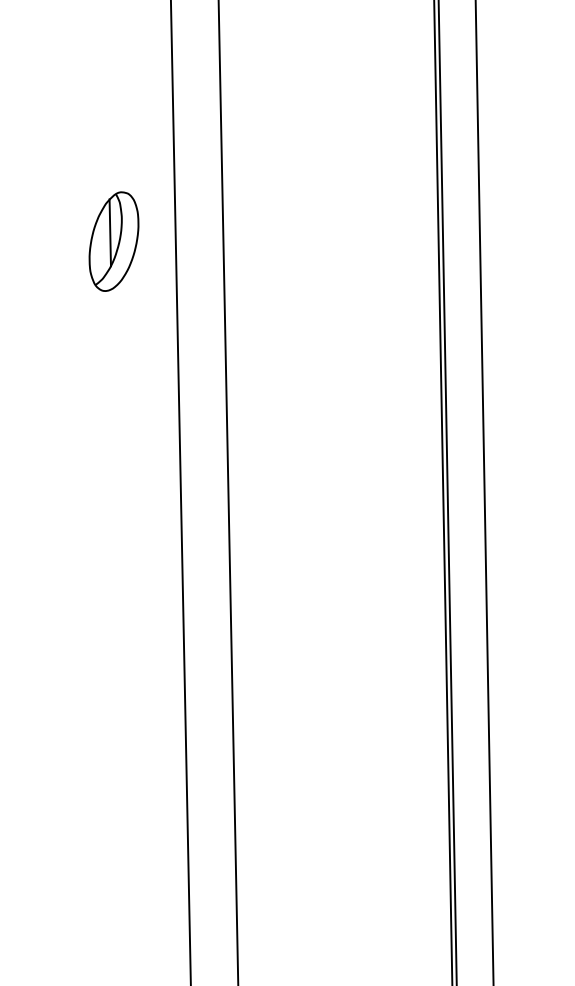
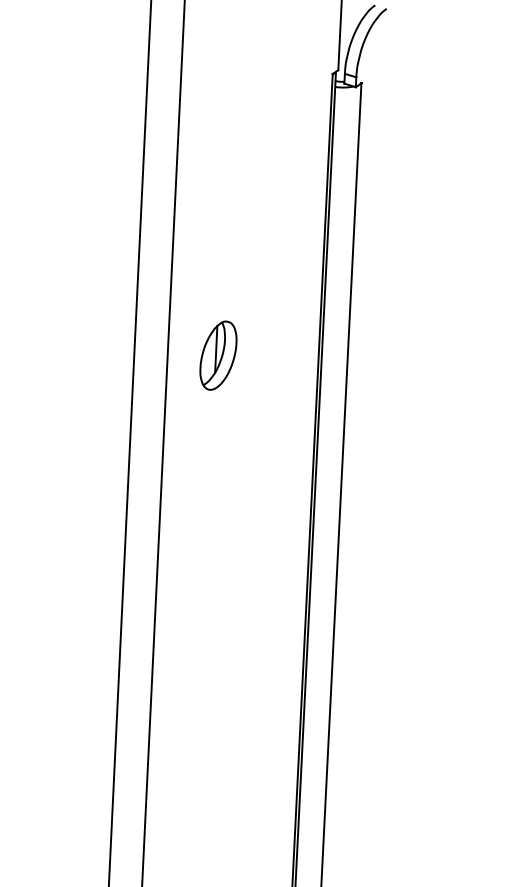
part: (114, 241) -> (218, 355), moved

